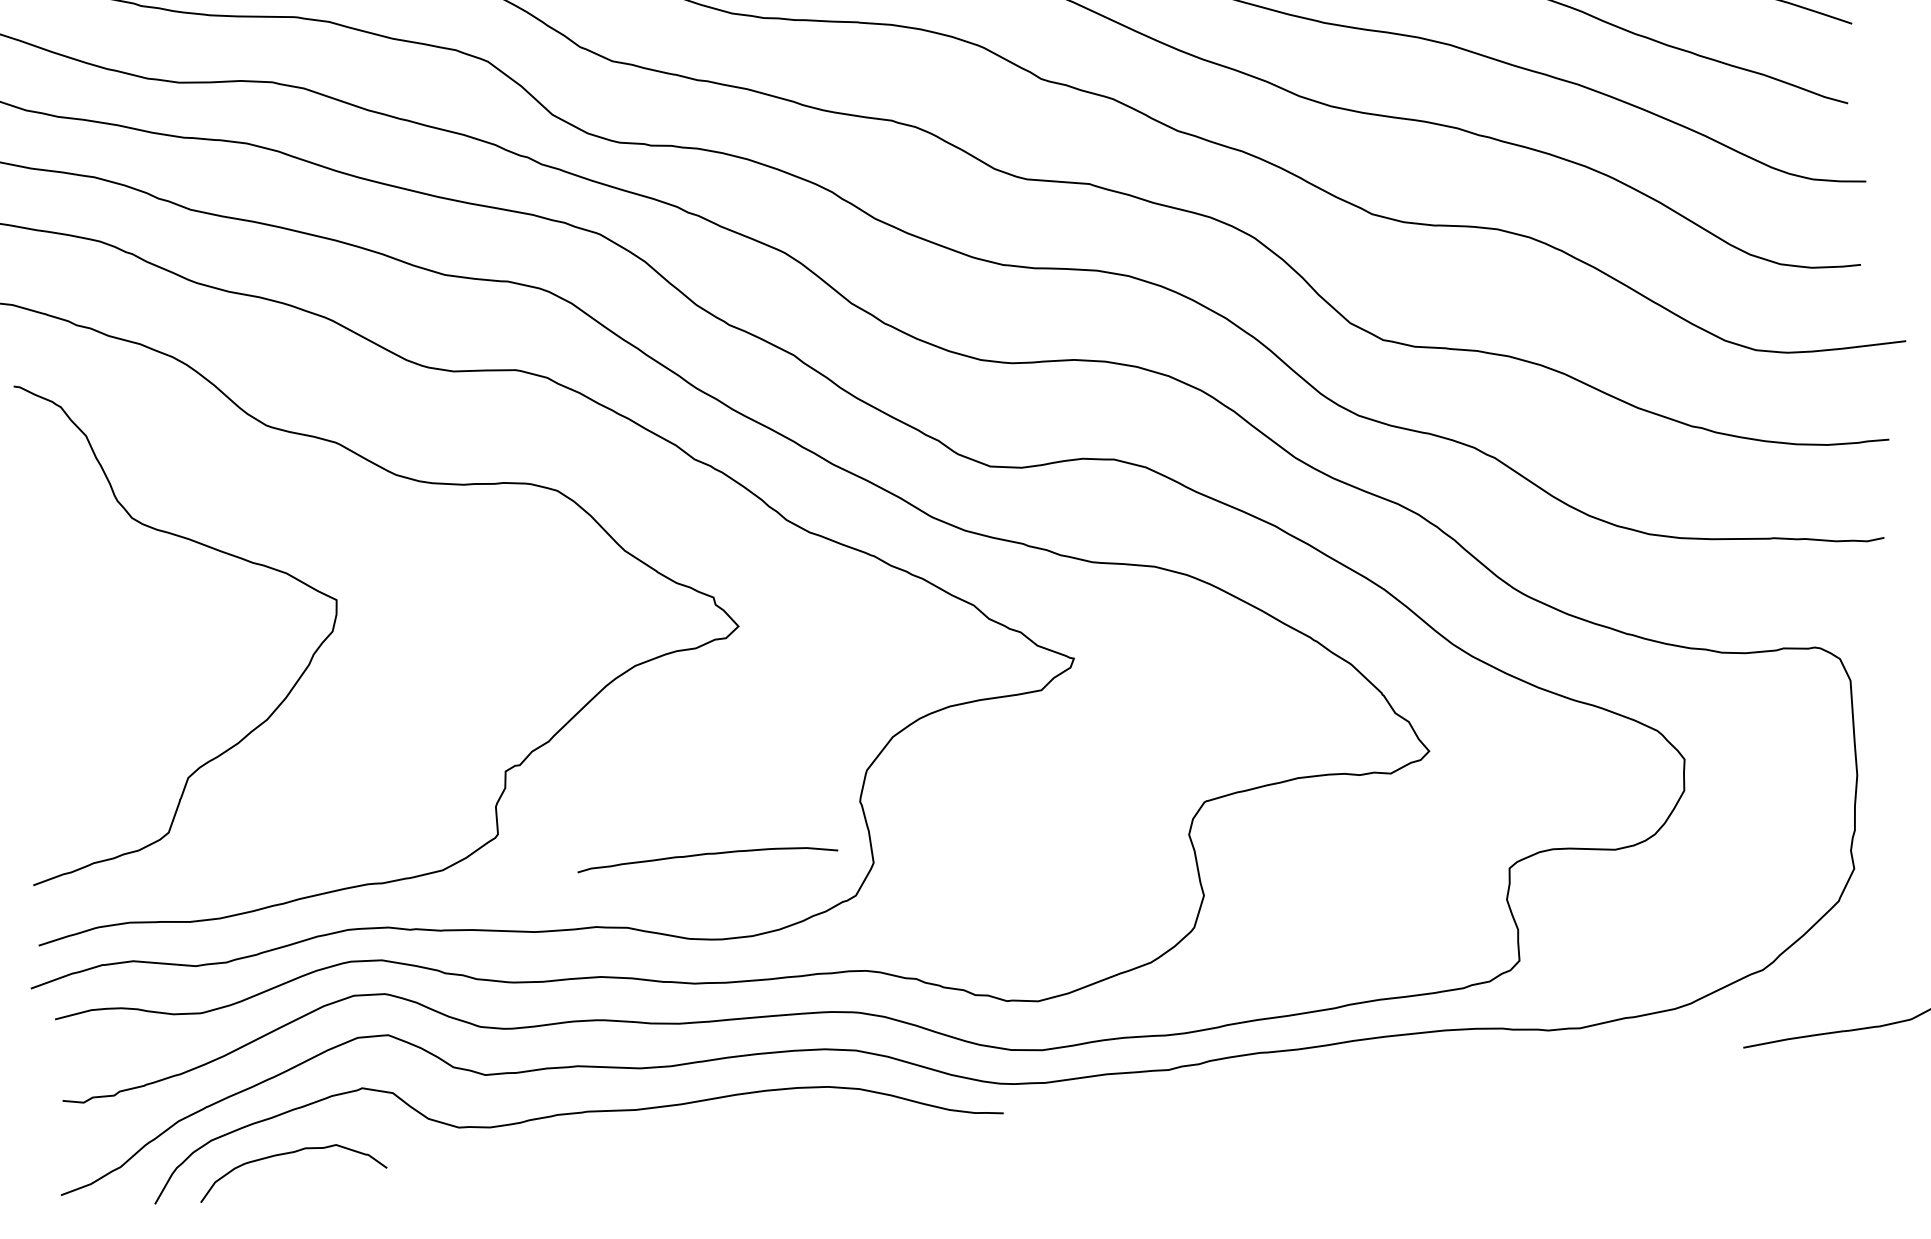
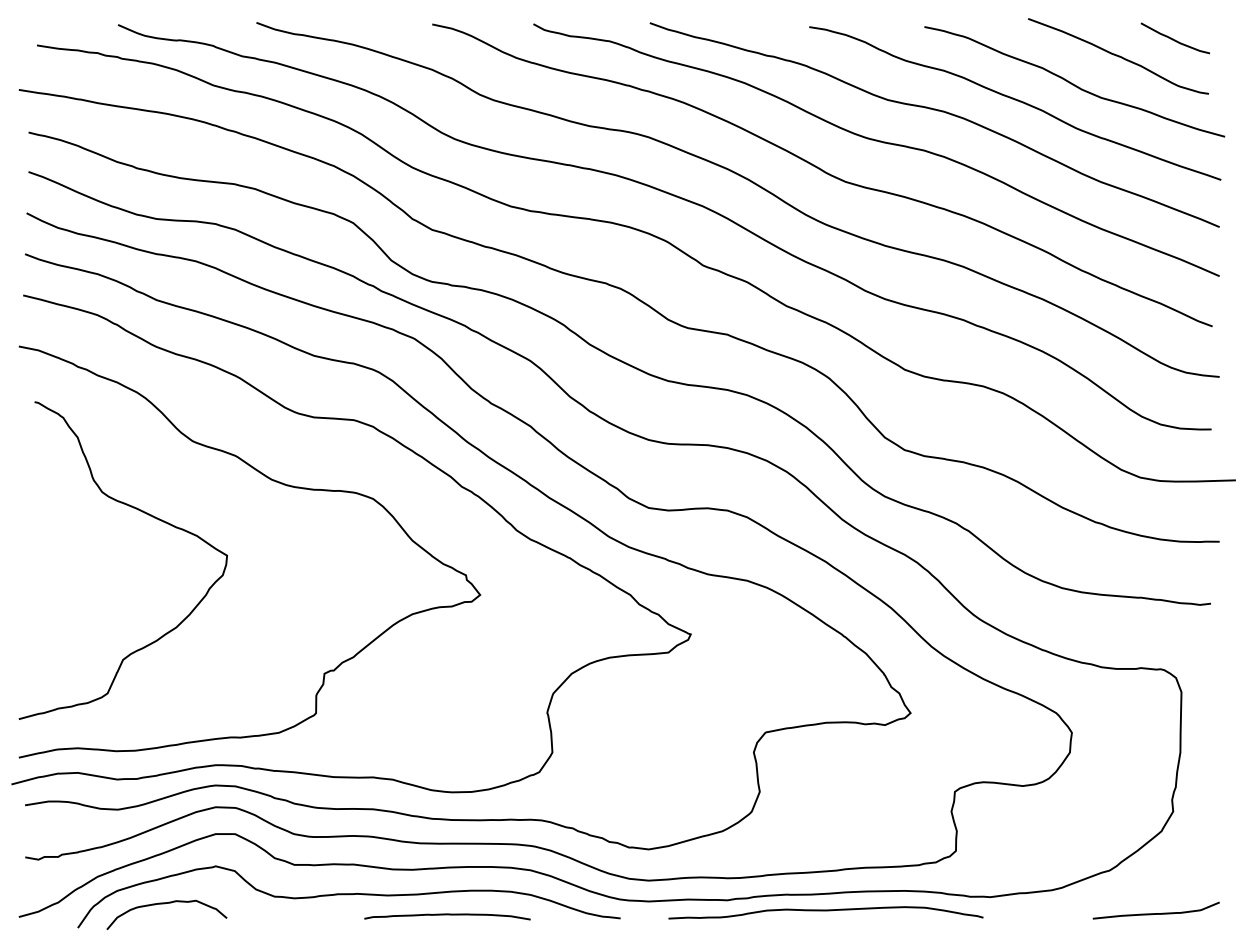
curve: (707, 855) -> (447, 915), moved
curve: (1323, 1073) -> (825, 911), added

